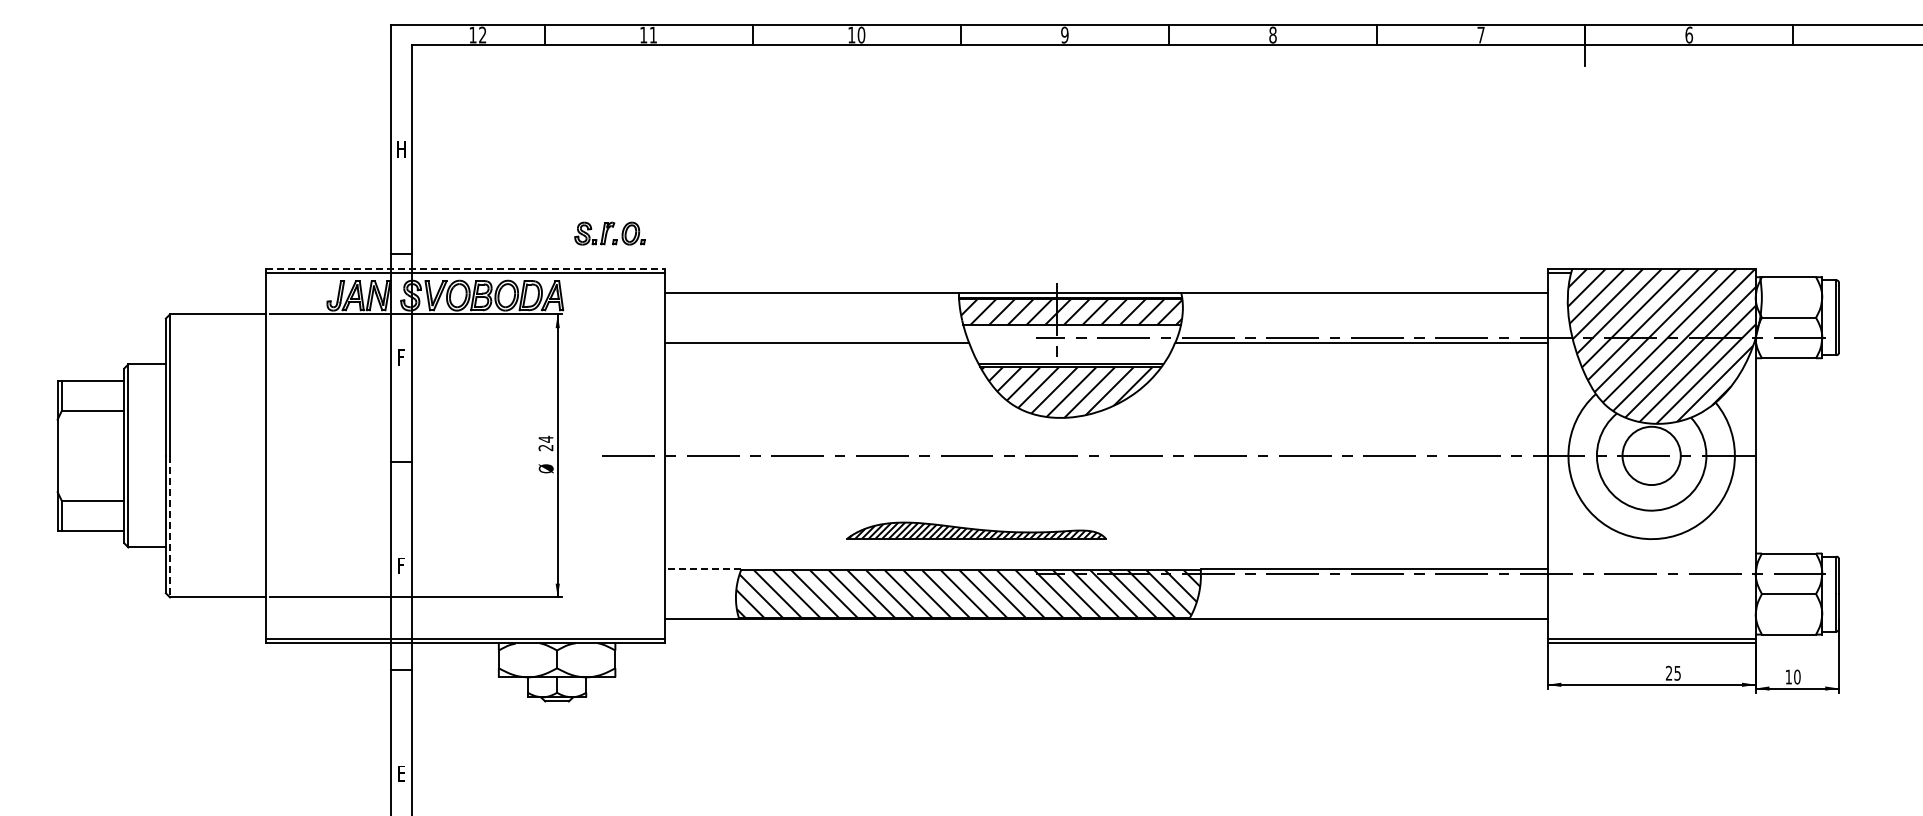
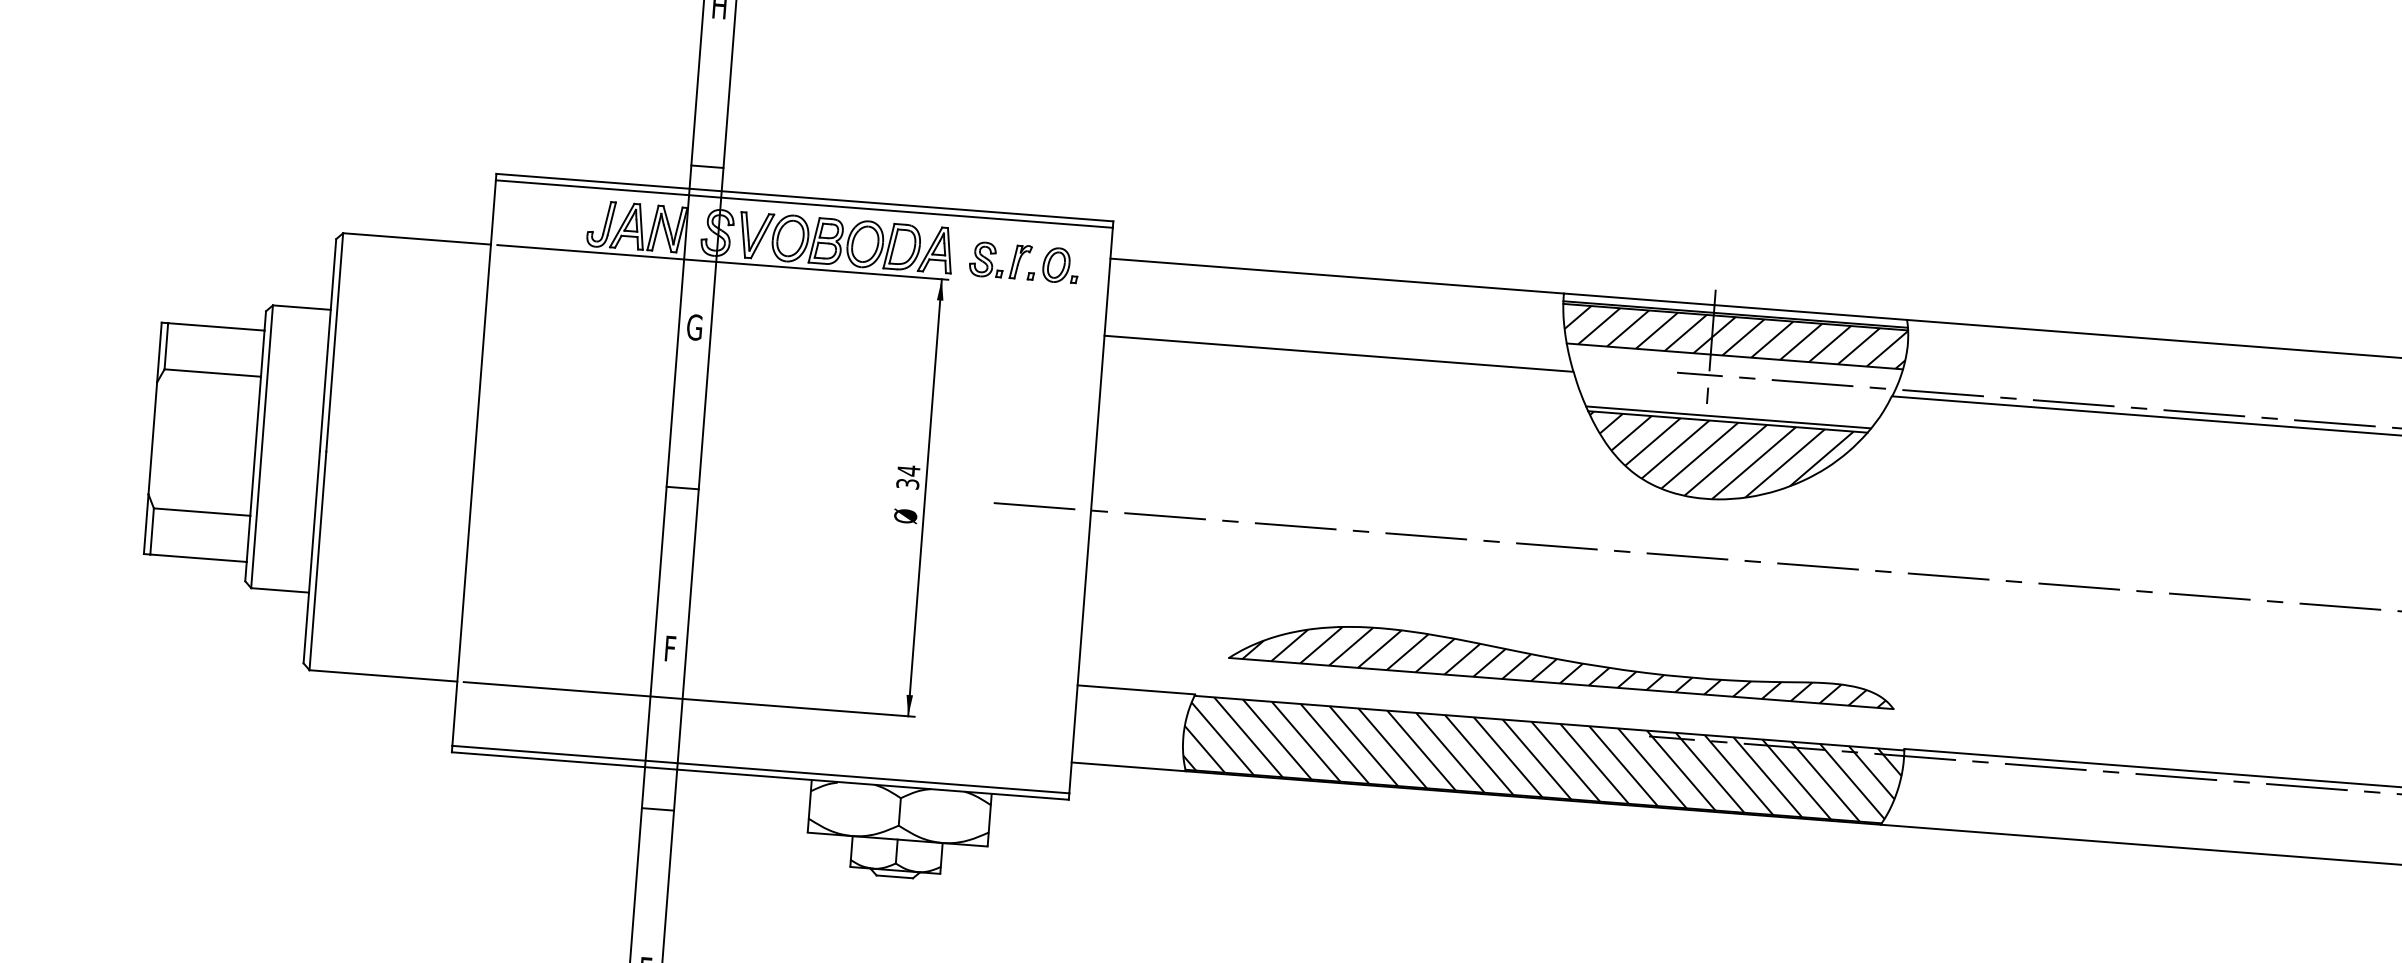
part: (609, 233) -> (1023, 262), moved
line: (465, 268) -> (804, 197), dashed -> solid
text: (400, 357) -> (693, 327), F -> G
text: (546, 447) -> (908, 483), 24 -> 34
line: (170, 526) -> (318, 560), dashed -> solid
part: (976, 530) -> (1562, 662), size x1.67
line: (702, 569) -> (1135, 690), dashed -> solid

